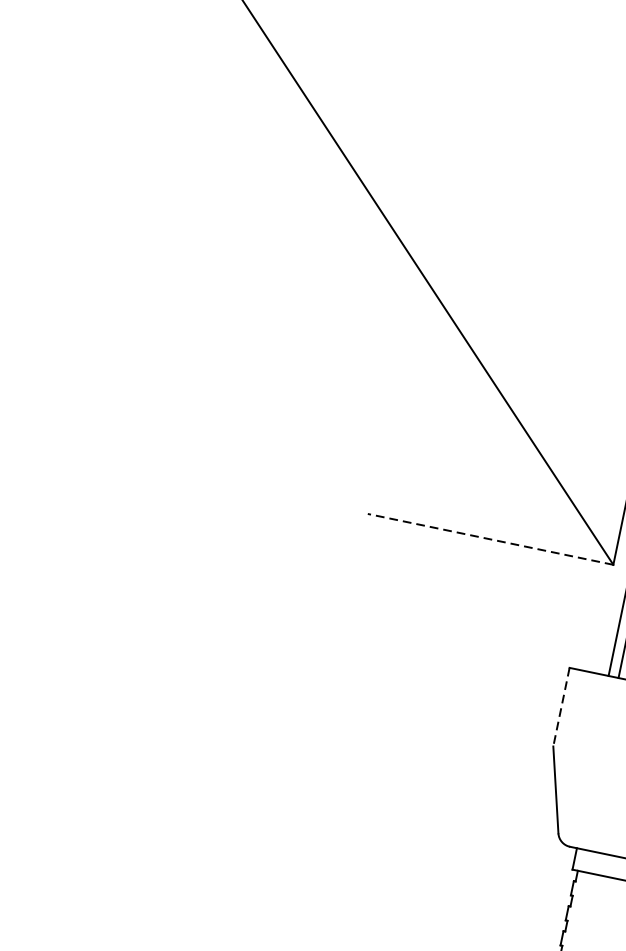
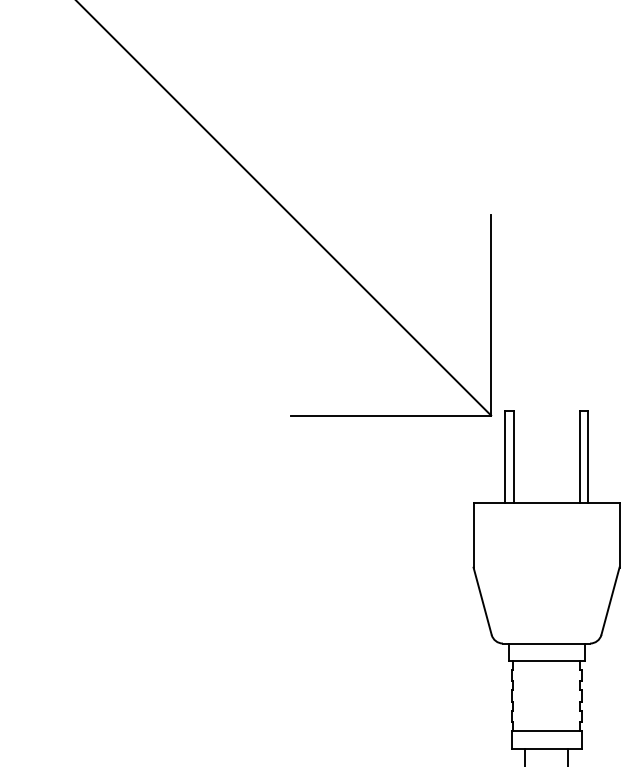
line: (490, 539) -> (390, 415), dashed -> solid
line: (561, 708) -> (473, 536), dashed -> solid

